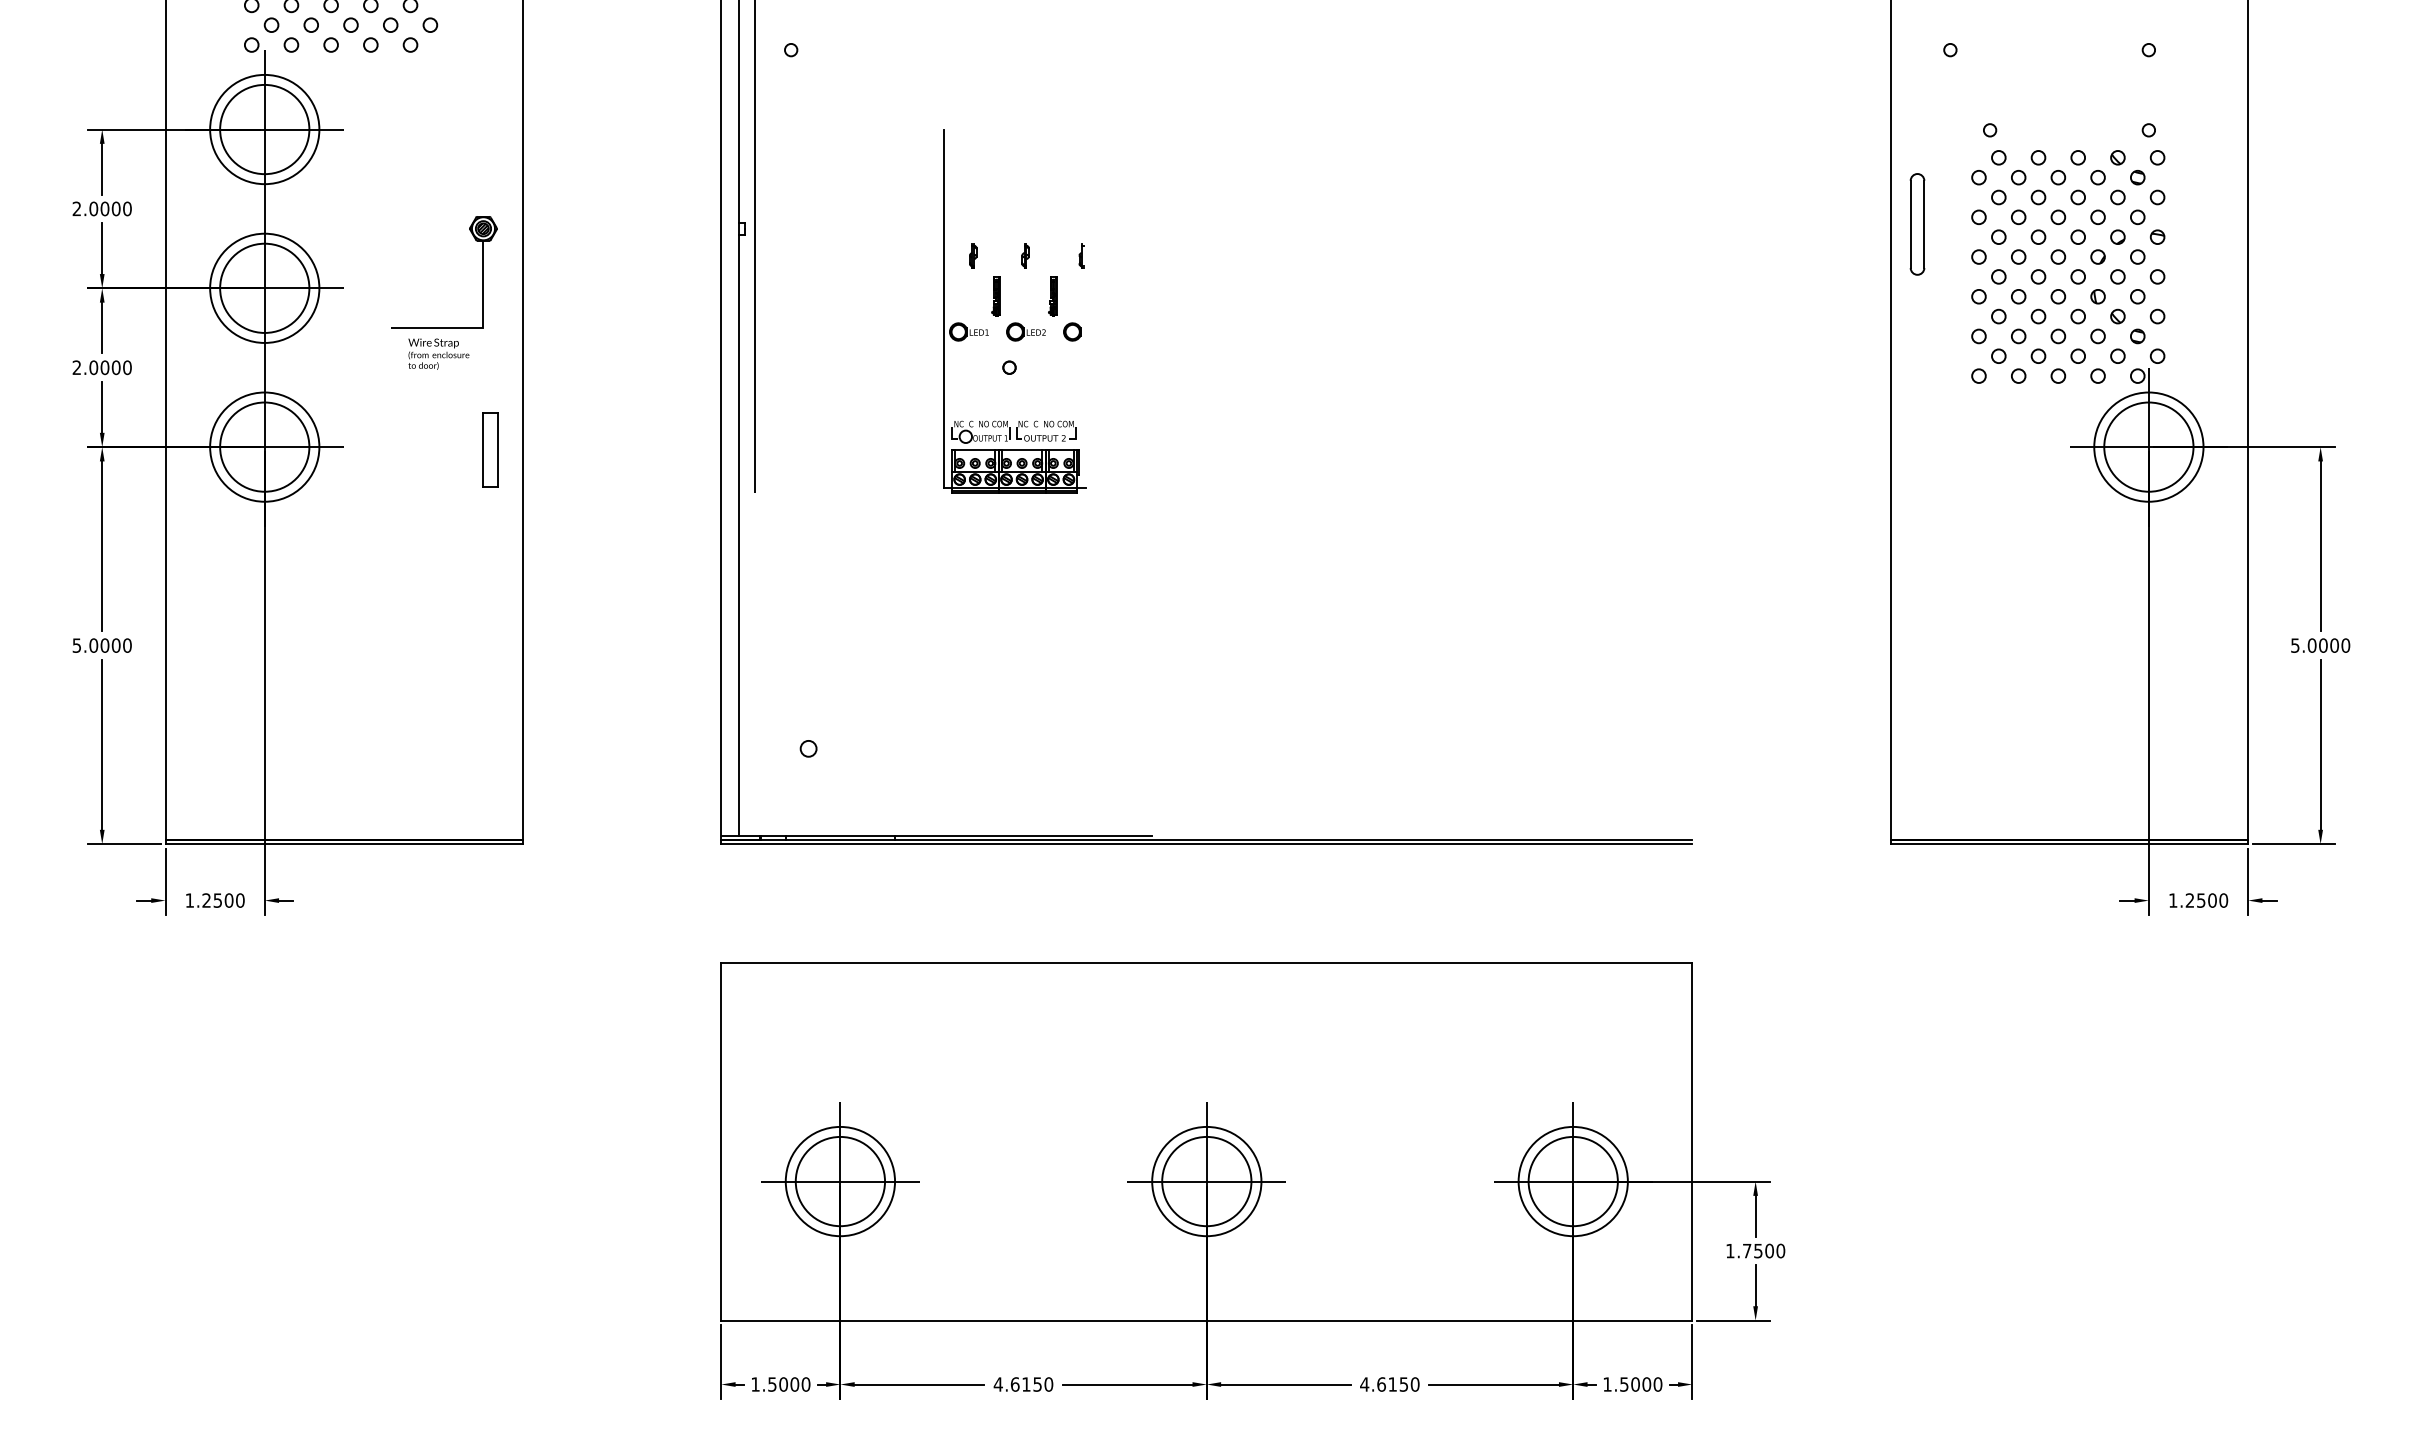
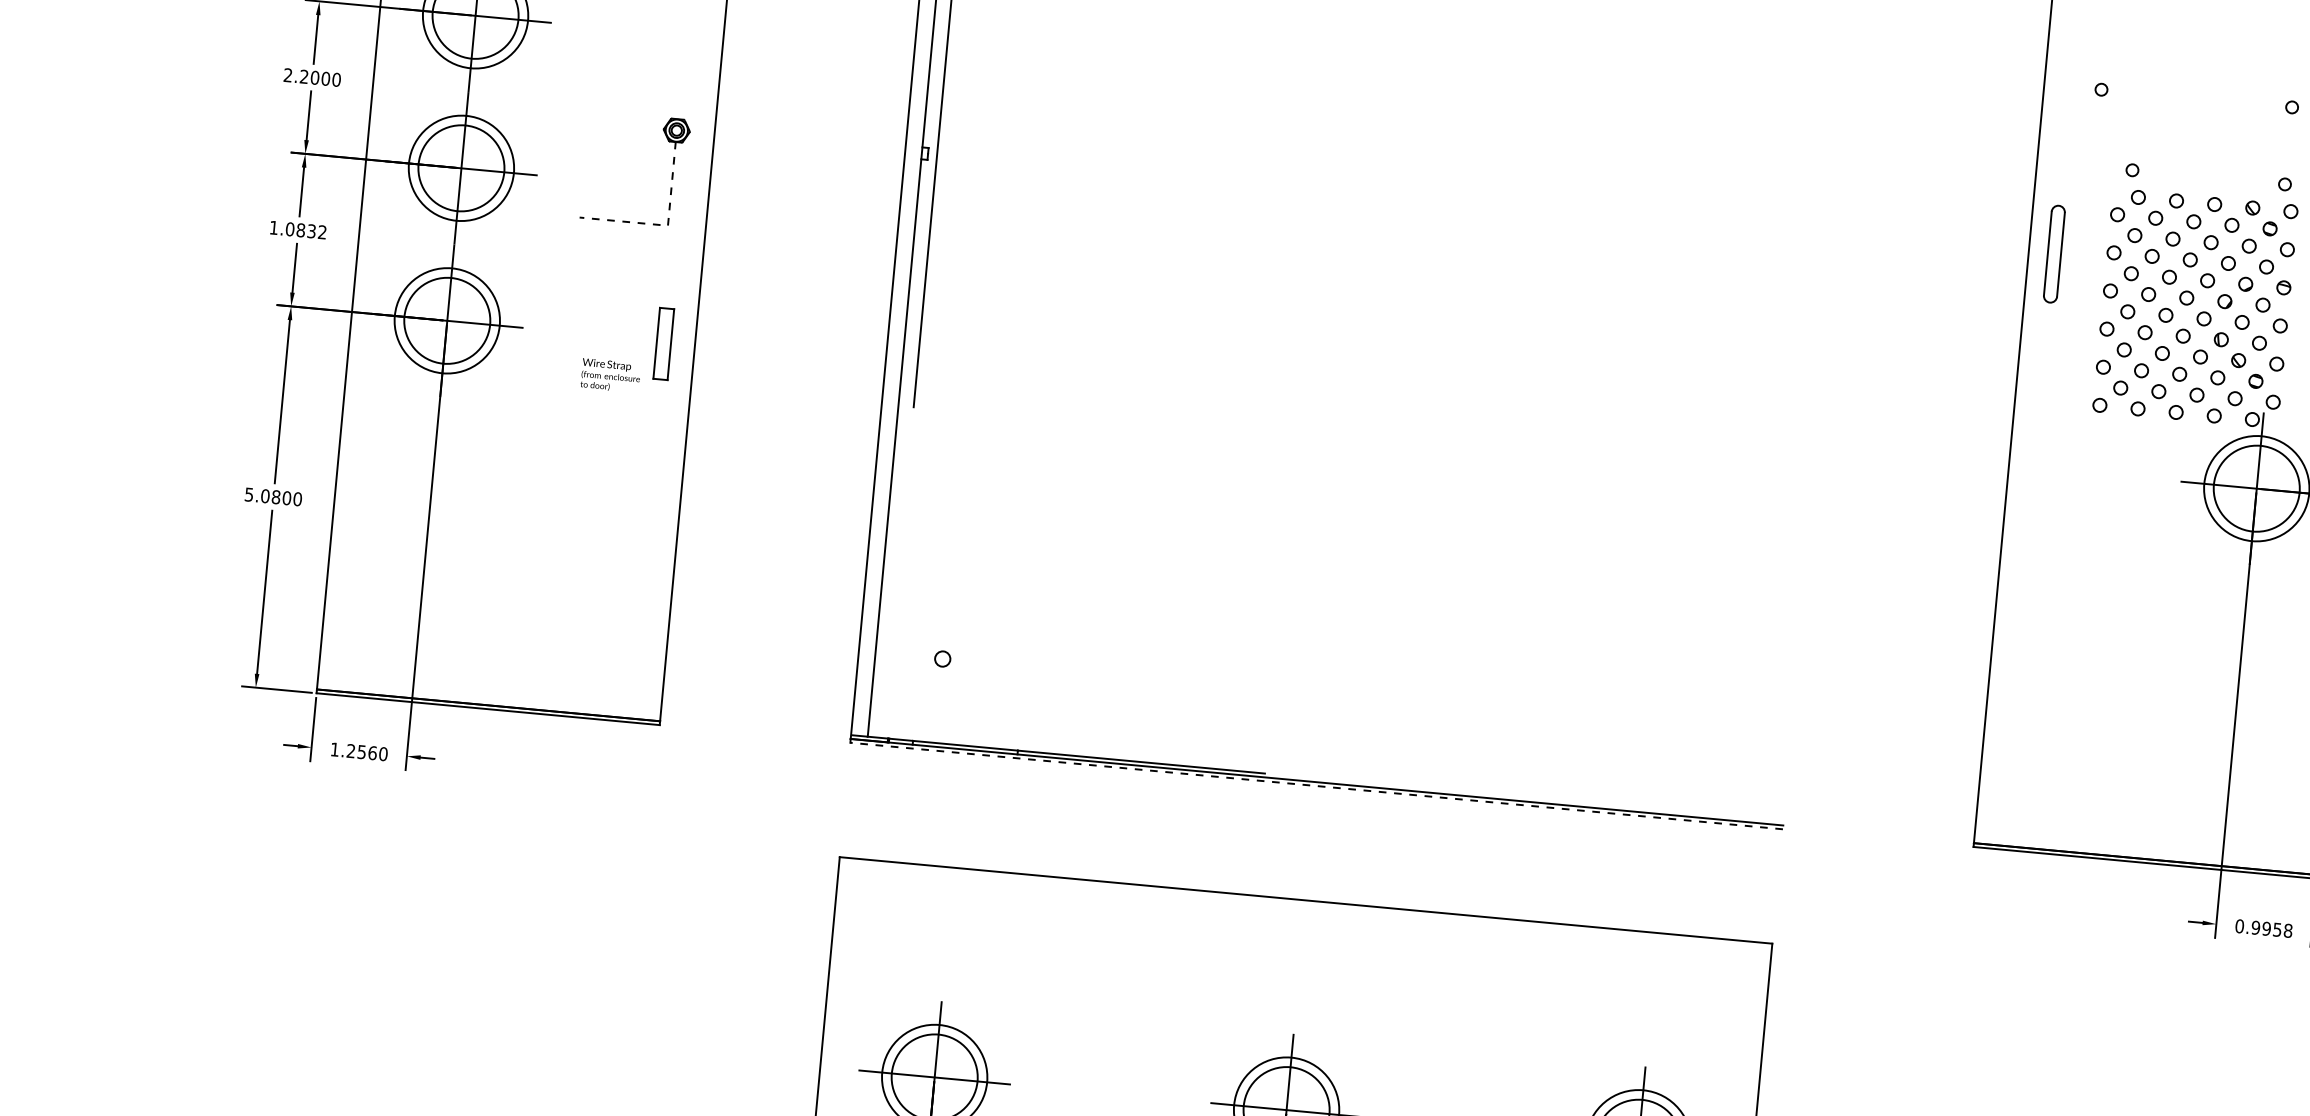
text: (93, 208) -> (304, 76), 2.0000 -> 2.2000
hatch: (483, 228) -> (676, 130), removed
part: (1014, 322) -> (1178, 267), removed
line: (481, 327) -> (666, 225), solid -> dashed
text: (438, 353) -> (610, 375), moved
text: (101, 367) -> (297, 229), 2.0000 -> 1.0832
text: (104, 645) -> (275, 497), 5.0000 -> 5.0800
line: (1206, 844) -> (1316, 786), solid -> dashed
text: (229, 900) -> (373, 753), 1.2500 -> 1.2560
text: (2198, 900) -> (2264, 928), 1.2500 -> 0.9958

